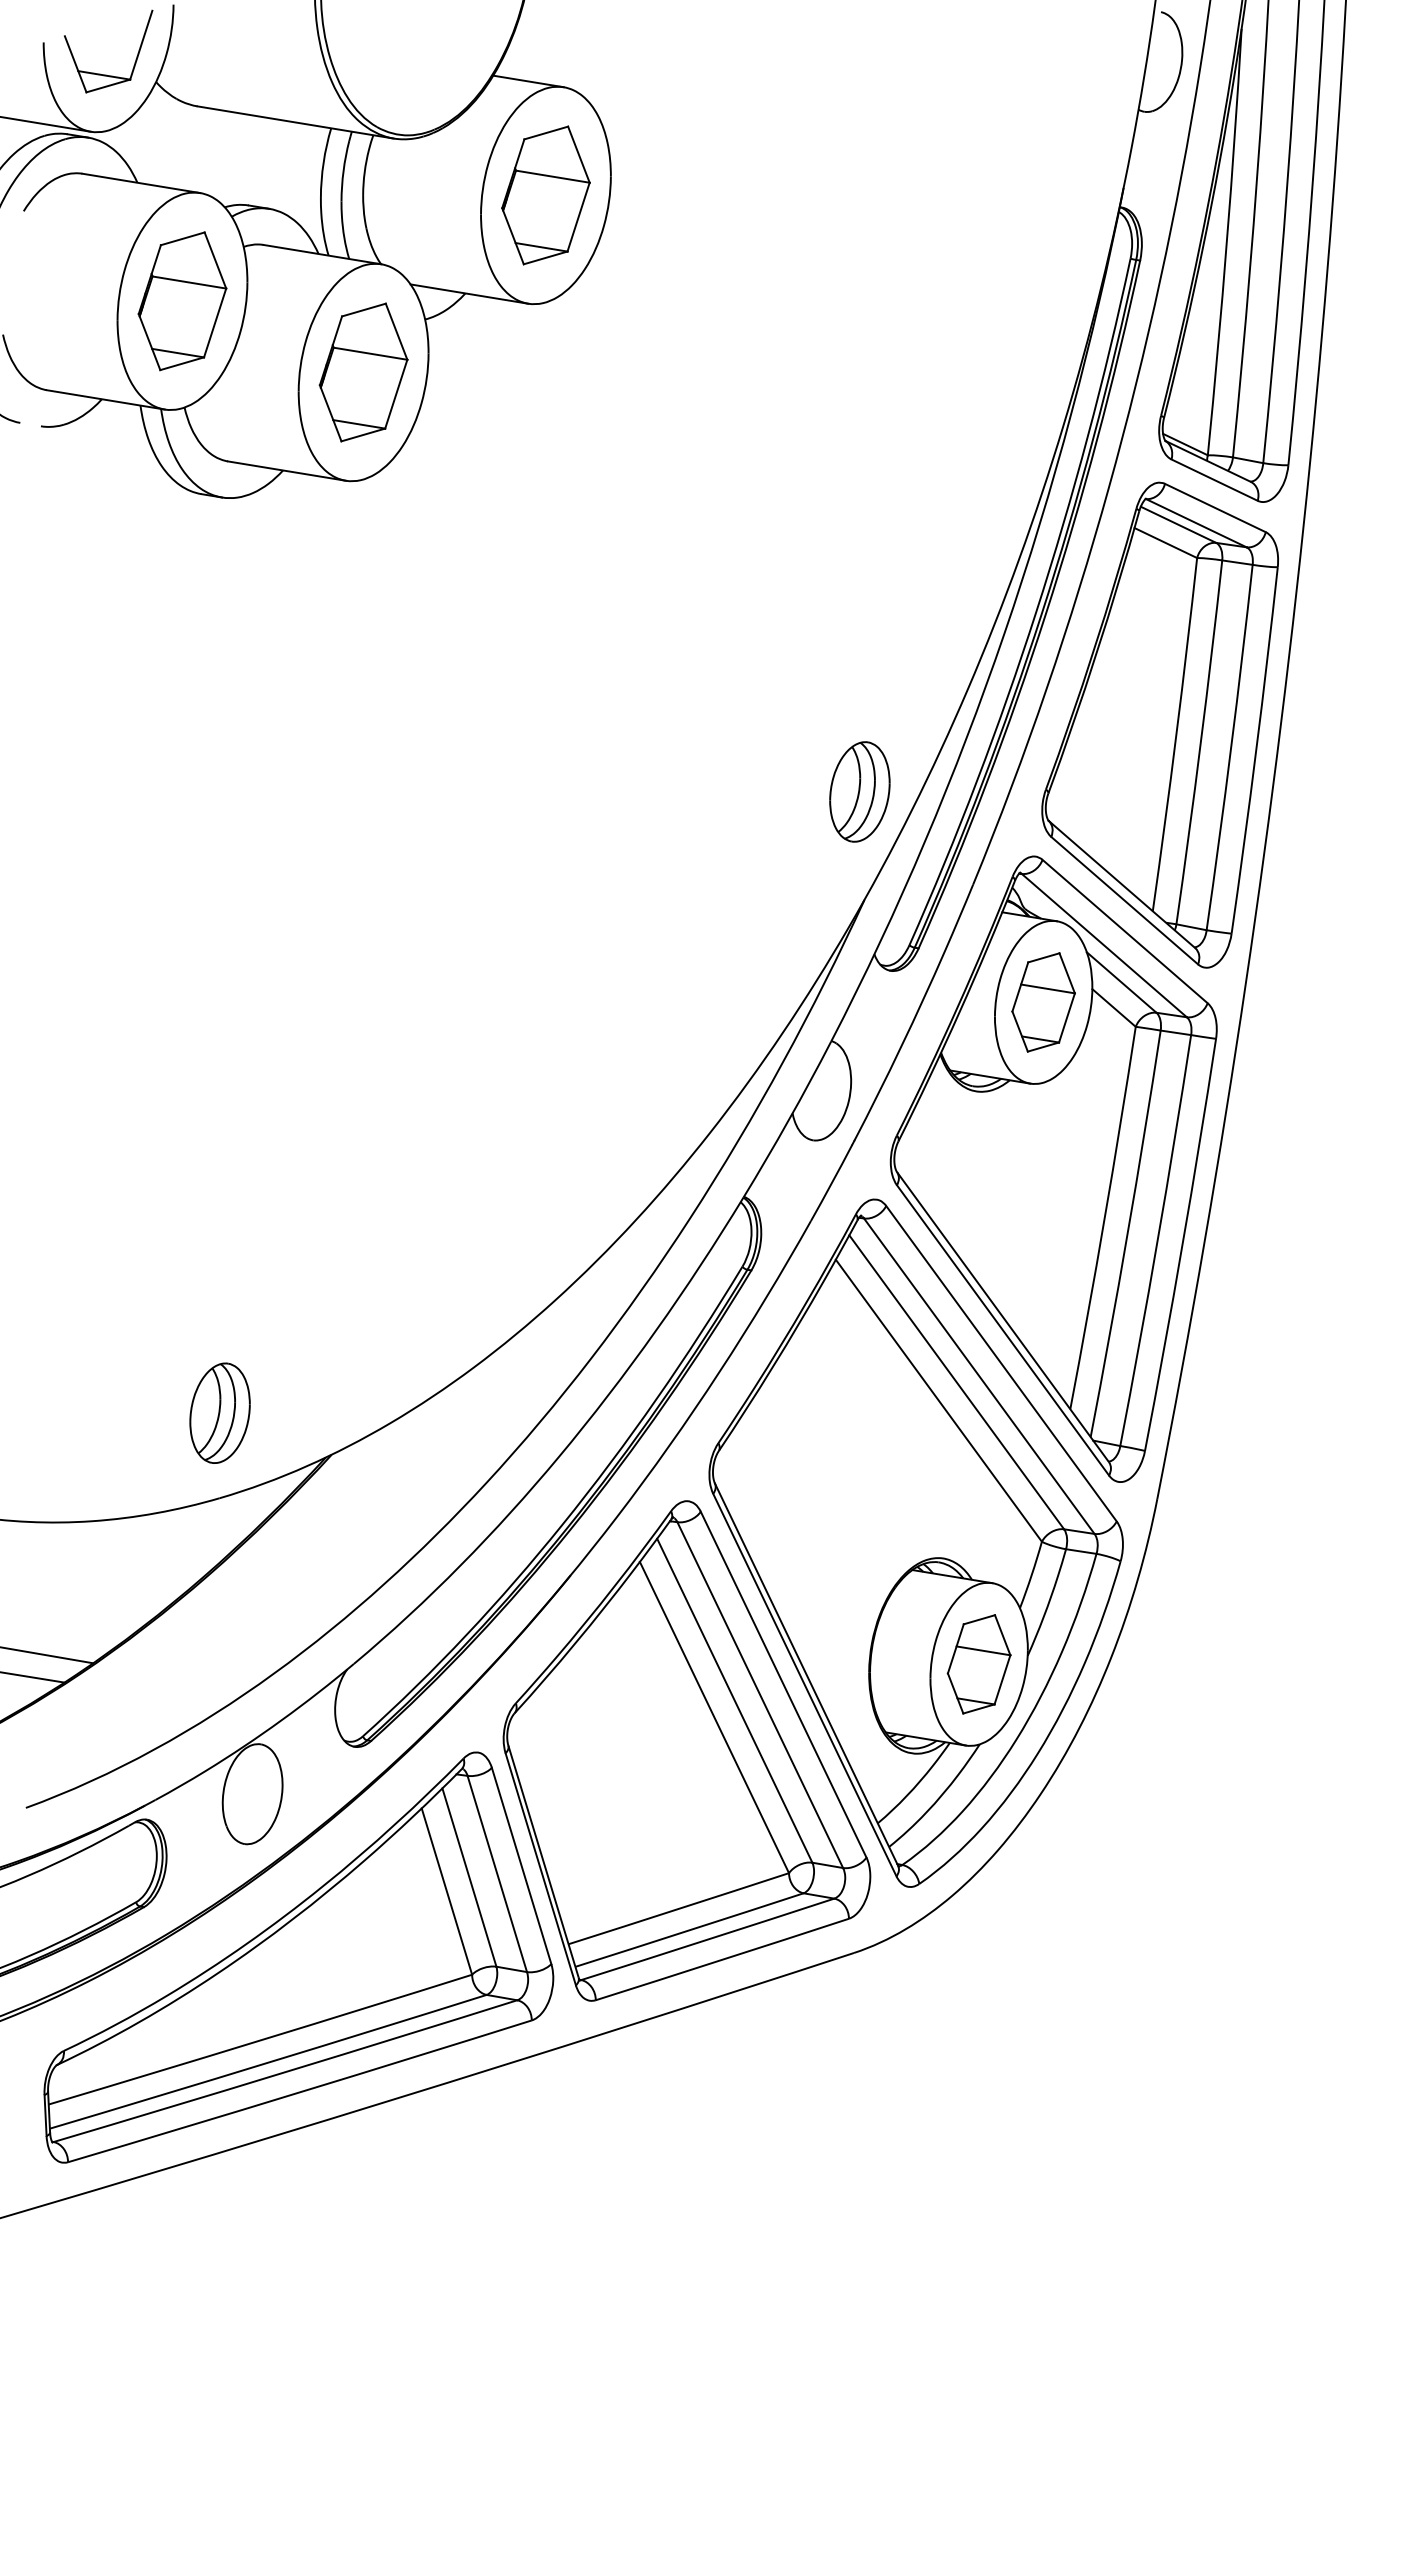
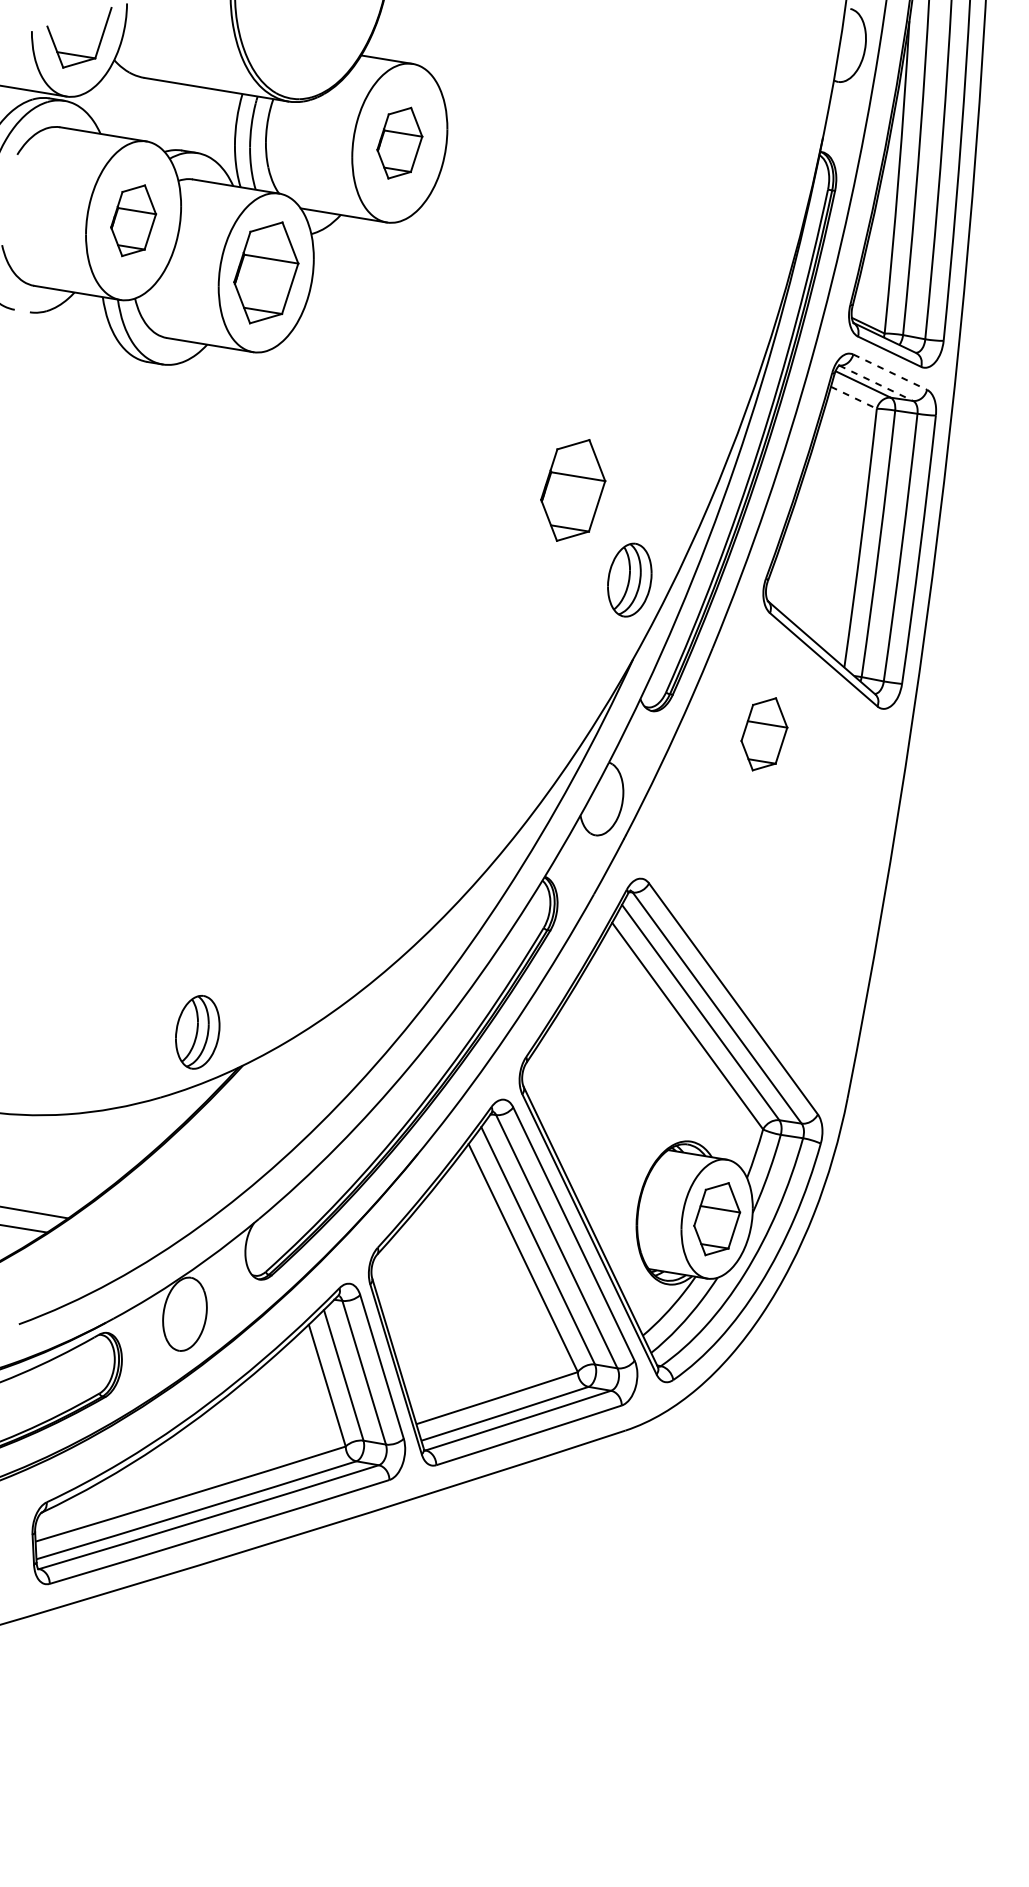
part: (545, 195) -> (399, 143), size x0.7
part: (182, 301) -> (133, 220), size x0.7
line: (1215, 508) -> (890, 372), solid -> dashed
line: (1196, 523) -> (876, 383), solid -> dashed
line: (1165, 543) -> (853, 398), solid -> dashed
part: (782, 669) -> (573, 490), added
part: (1053, 1168) -> (771, 855), removed
part: (219, 1412) -> (197, 1031), moved

